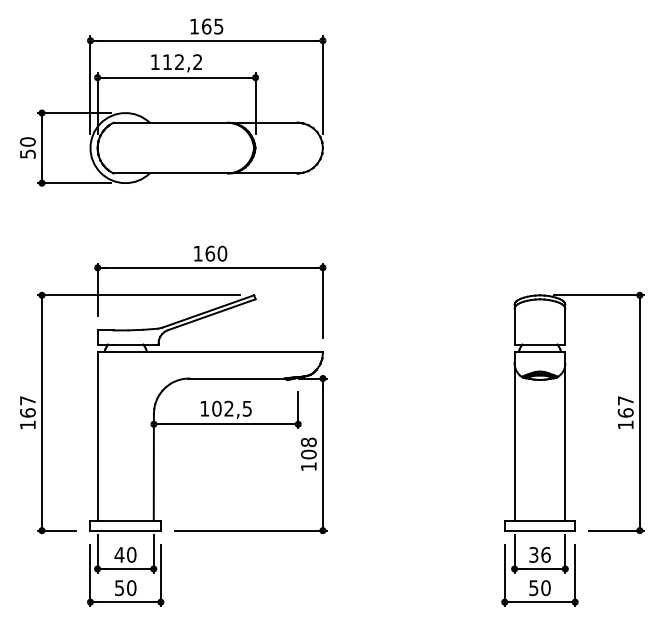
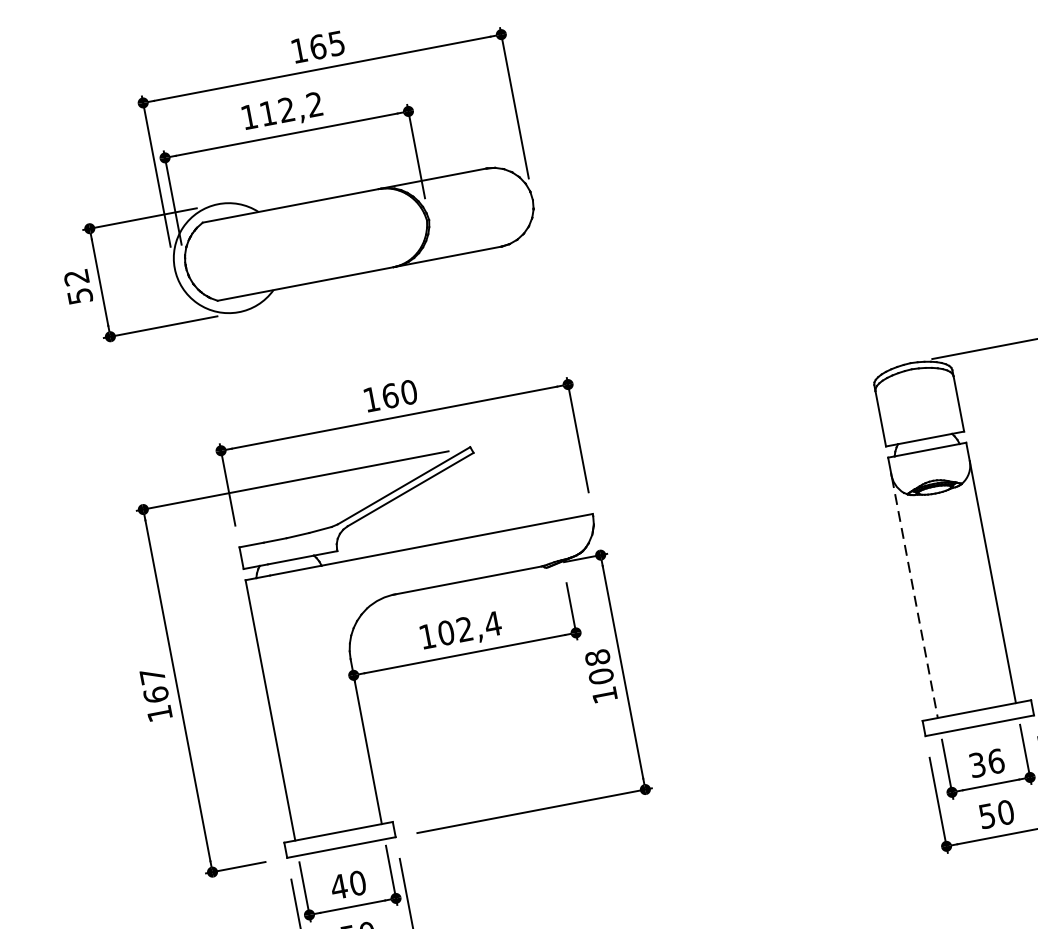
text: (27, 141) -> (75, 276), 50 -> 52
text: (247, 408) -> (493, 623), 102,5 -> 102,4
line: (514, 443) -> (914, 598), solid -> dashed

